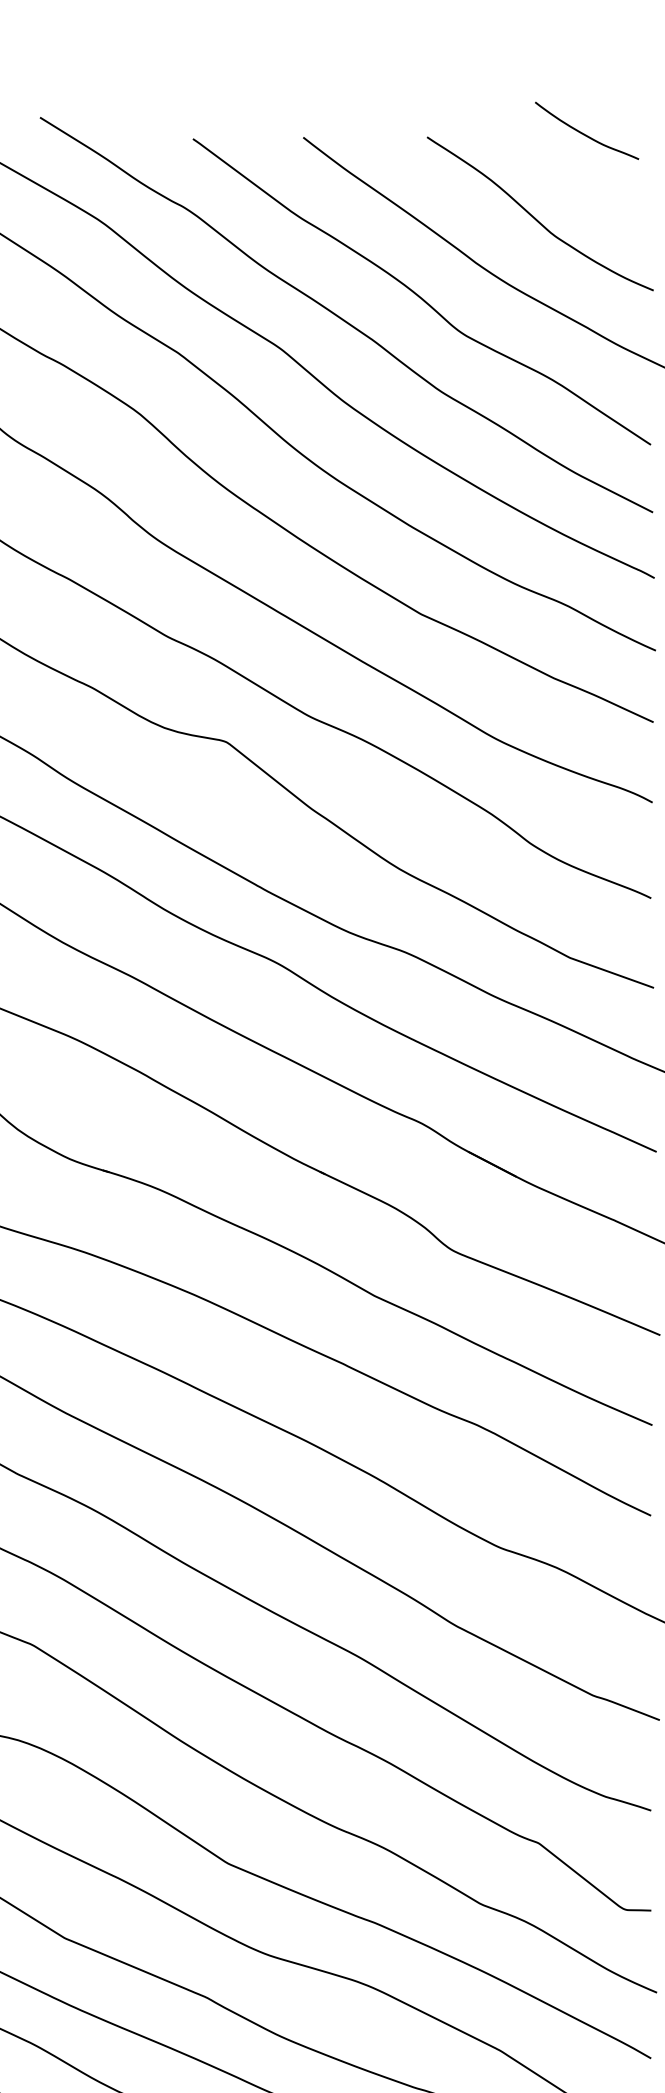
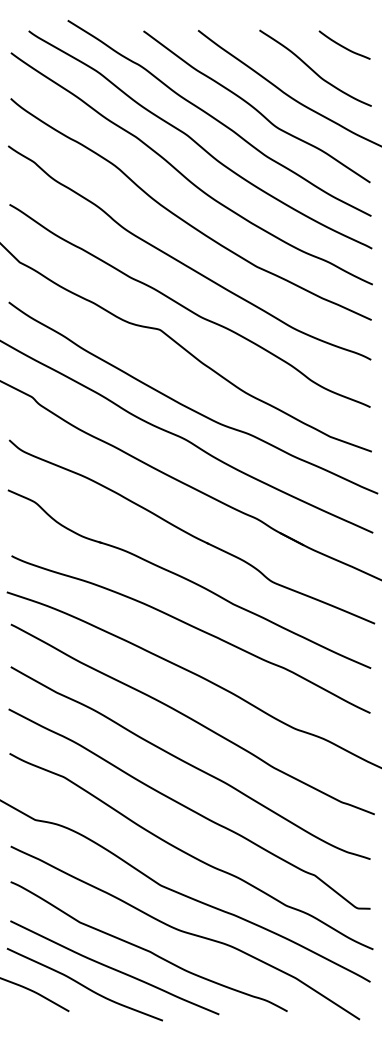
curve: (586, 133) -> (344, 46), moved

